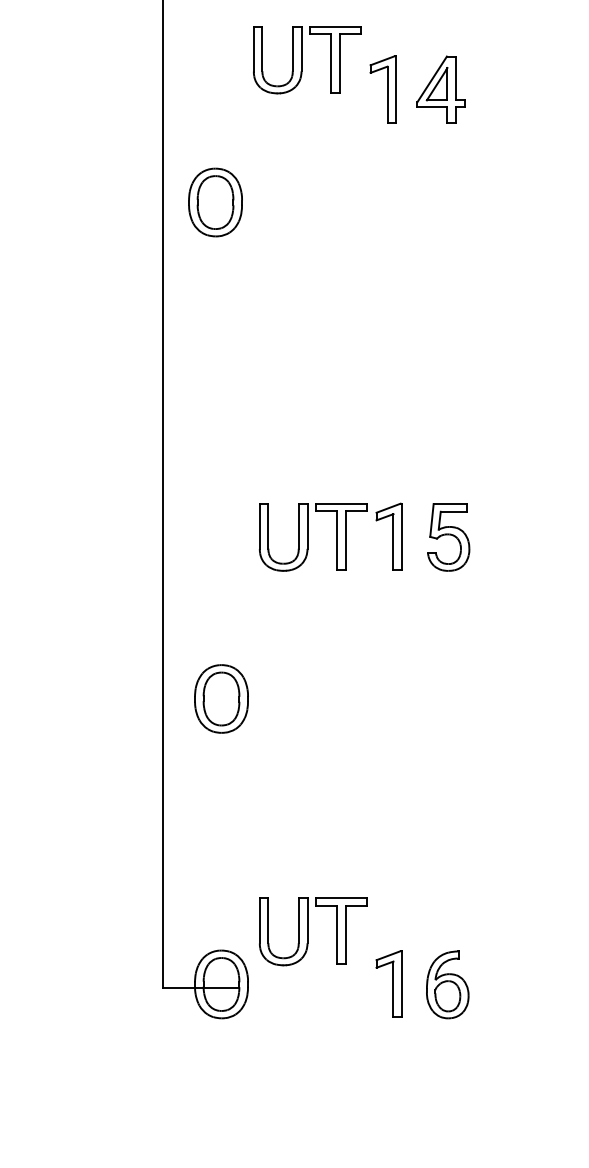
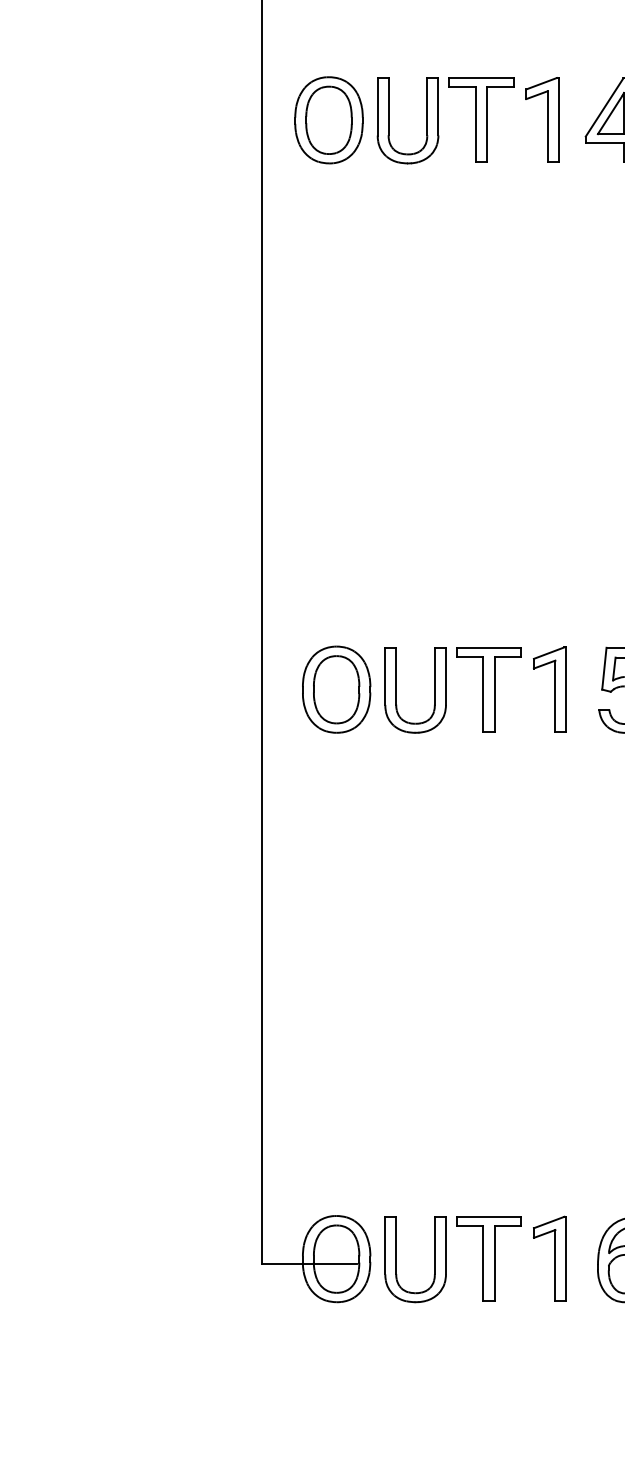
part: (307, 60) -> (445, 121), moved
part: (215, 202) -> (328, 120), moved
part: (221, 698) -> (336, 689), moved
part: (313, 931) -> (453, 1259), moved

